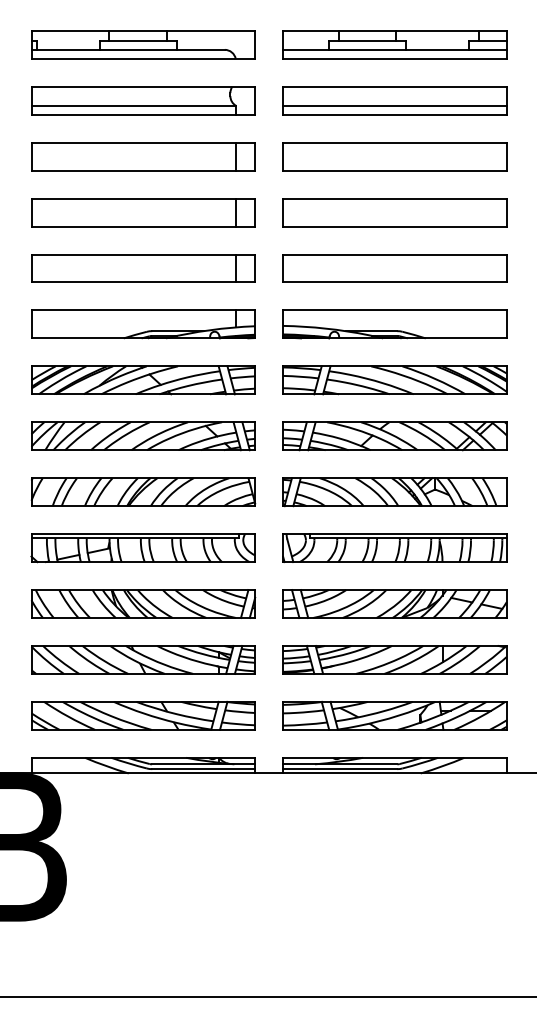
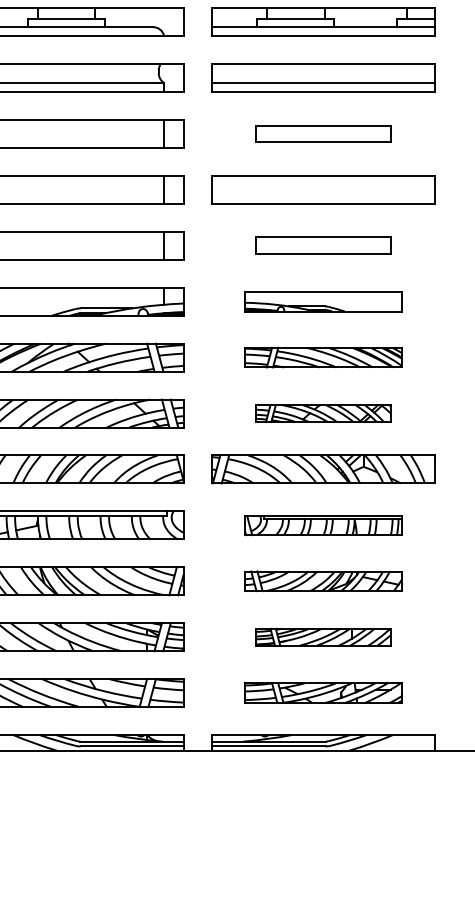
part: (394, 156) -> (322, 133), size x0.6
part: (394, 268) -> (322, 245), size x0.6
part: (394, 324) -> (322, 301), size x0.7
part: (394, 380) -> (322, 357), size x0.7
part: (394, 436) -> (322, 413), size x0.6
part: (394, 547) -> (322, 524), size x0.7
part: (394, 603) -> (322, 580), size x0.7
part: (394, 659) -> (322, 636), size x0.6
part: (394, 715) -> (322, 692), size x0.7

